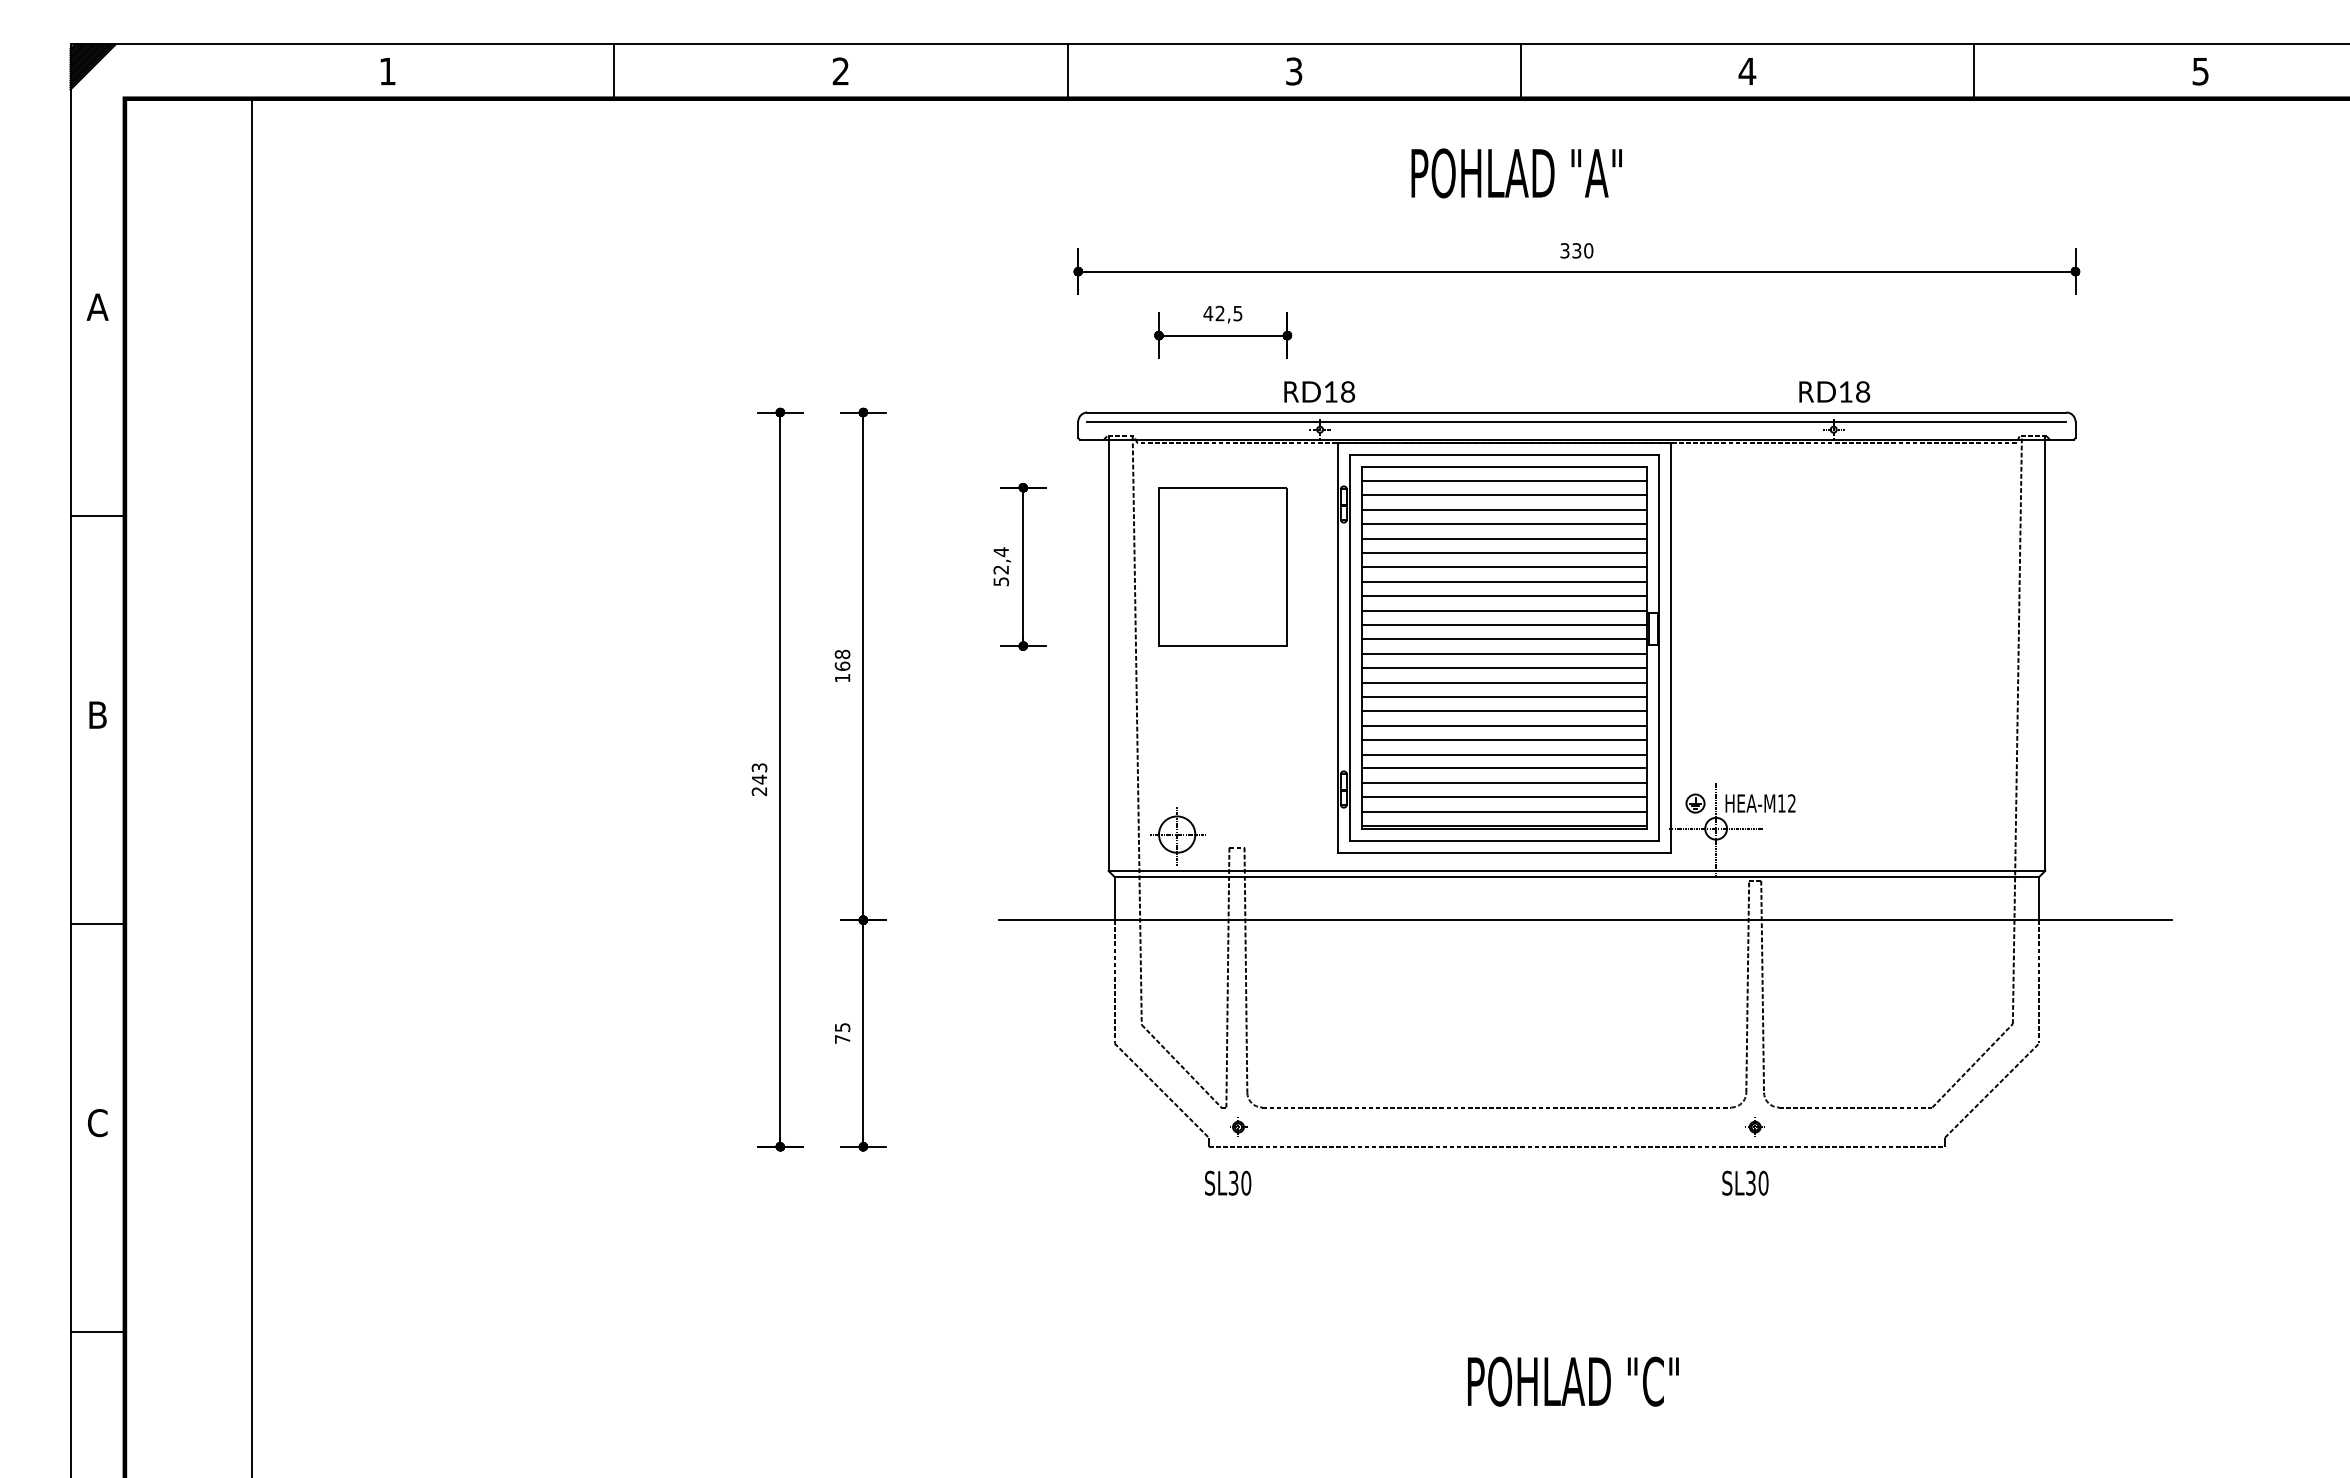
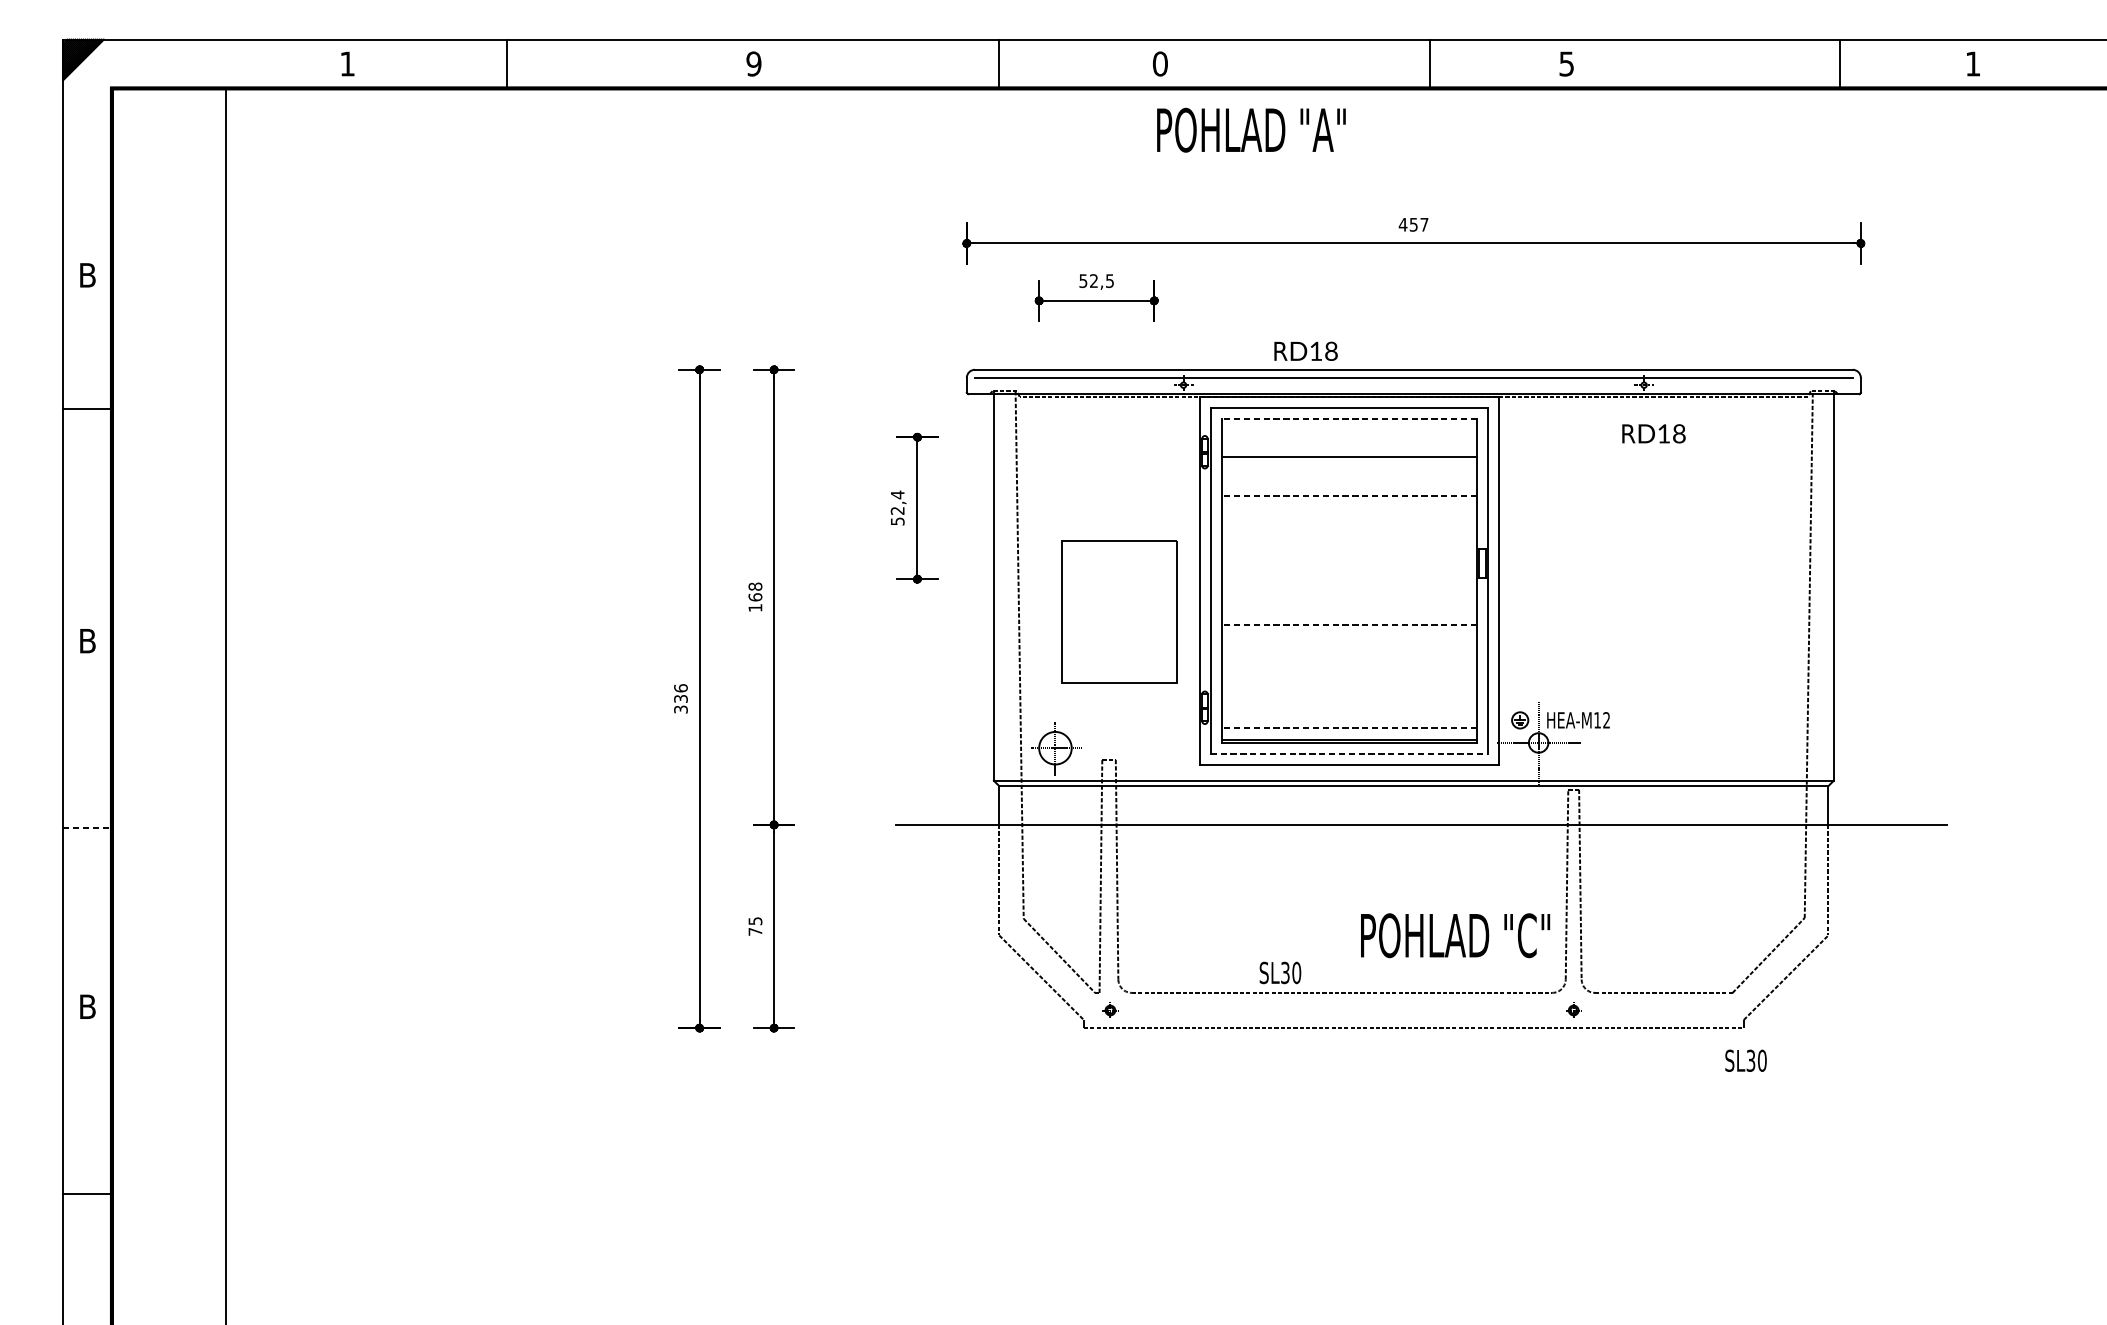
line: (614, 71) -> (507, 64), moved
text: (840, 71) -> (753, 64), 2 -> 9
line: (1067, 71) -> (998, 64), moved
text: (1293, 71) -> (1159, 64), 3 -> 0
line: (1520, 71) -> (1429, 64), moved
text: (1747, 71) -> (1566, 64), 4 -> 5
line: (1974, 71) -> (1840, 64), moved
text: (2200, 71) -> (1972, 64), 5 -> 1
text: (1516, 173) -> (1251, 130), moved
text: (1576, 250) -> (1413, 224), 330 -> 457
text: (97, 306) -> (87, 274), A -> B
text: (1208, 313) -> (1083, 280), 42,5 -> 52,5
text: (1319, 391) -> (1305, 350), moved
text: (1834, 391) -> (1653, 433), moved
line: (1504, 466) -> (1348, 418), solid -> dashed
line: (1504, 481) -> (1348, 431), removed
line: (1504, 495) -> (1348, 444), removed
line: (97, 515) -> (87, 409), moved
line: (1504, 524) -> (1348, 470), removed
line: (1504, 538) -> (1348, 482), removed
line: (1504, 553) -> (1348, 496), solid -> dashed
part: (1222, 566) -> (1118, 611), moved
line: (1504, 567) -> (1348, 508), removed
line: (1504, 581) -> (1348, 521), removed
line: (1504, 596) -> (1348, 534), removed
line: (1504, 610) -> (1348, 547), removed
line: (1504, 624) -> (1348, 559), removed
line: (1504, 639) -> (1348, 573), removed
line: (1504, 653) -> (1348, 585), removed
line: (1504, 668) -> (1348, 599), removed
line: (1504, 682) -> (1348, 611), removed
line: (1504, 696) -> (1348, 624), solid -> dashed
line: (1504, 711) -> (1348, 637), removed
line: (1504, 725) -> (1348, 650), removed
line: (1504, 740) -> (1348, 663), removed
line: (1504, 754) -> (1348, 676), removed
line: (1504, 768) -> (1348, 688), removed
text: (759, 779) -> (680, 698), 243 -> 336
line: (1504, 782) -> (1348, 701), removed
line: (1504, 797) -> (1348, 714), removed
line: (1504, 811) -> (1348, 727), solid -> dashed
line: (1504, 840) -> (1348, 753), solid -> dashed
line: (98, 923) -> (88, 827), solid -> dashed
text: (97, 1123) -> (87, 1007), C -> B
text: (1228, 1182) -> (1280, 972), moved
text: (1745, 1182) -> (1746, 1060), moved
text: (1573, 1381) -> (1455, 935), moved

